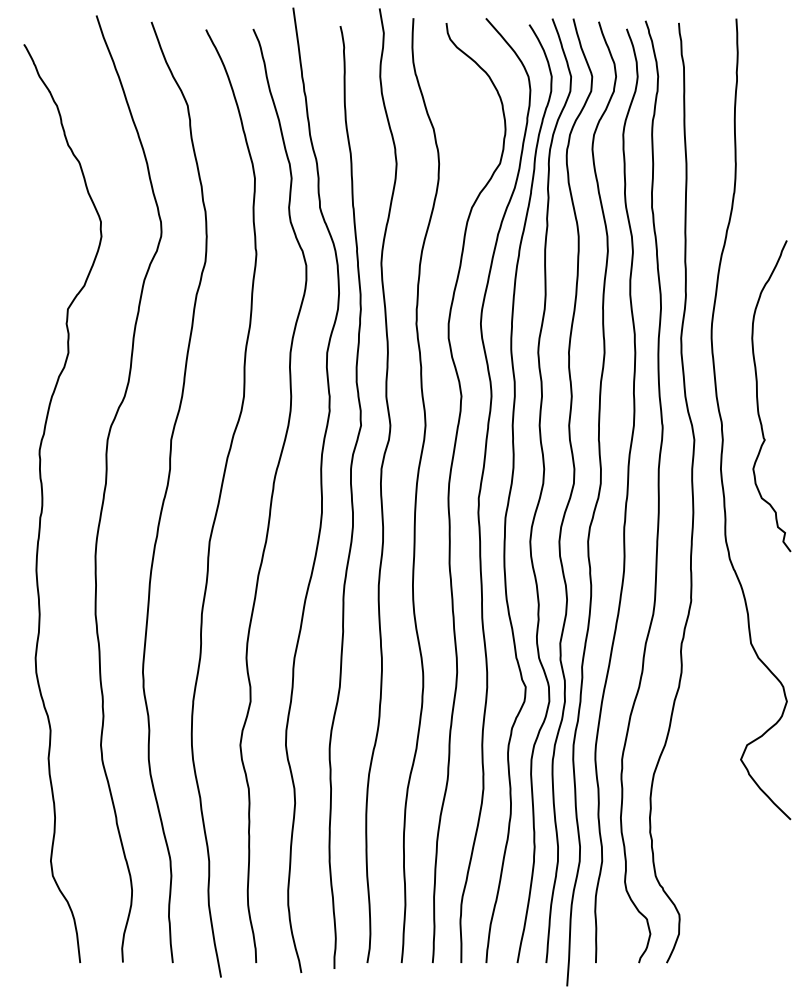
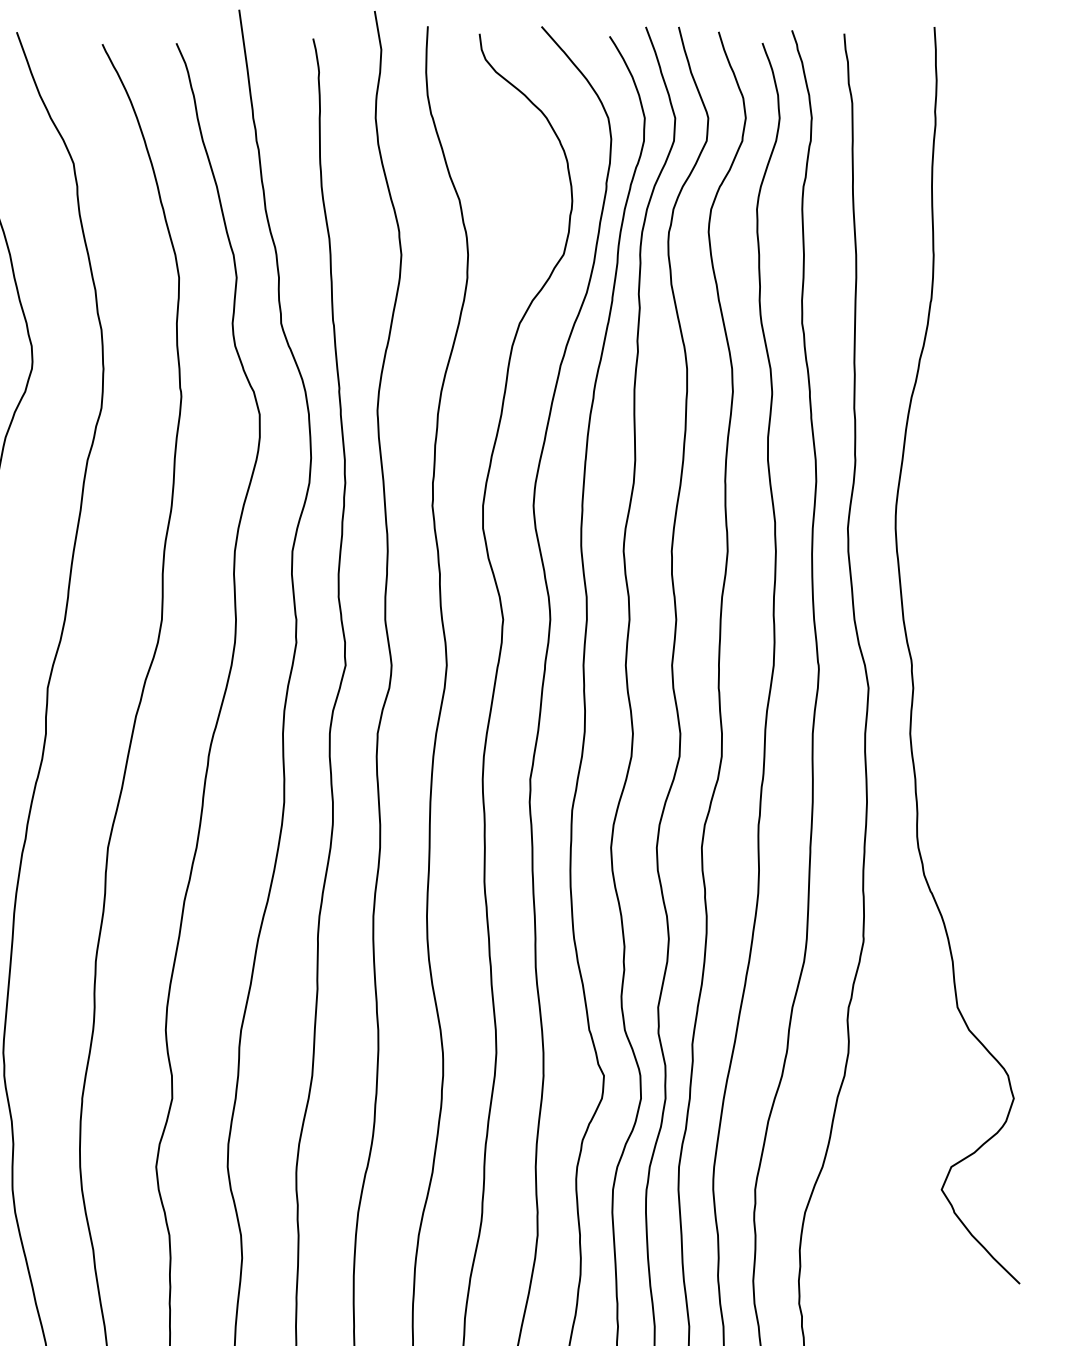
curve: (758, 398) -> (969, 623), removed

